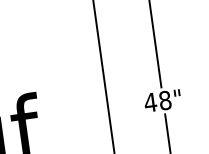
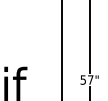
text: (156, 100) -> (86, 79), 48" -> 57"

